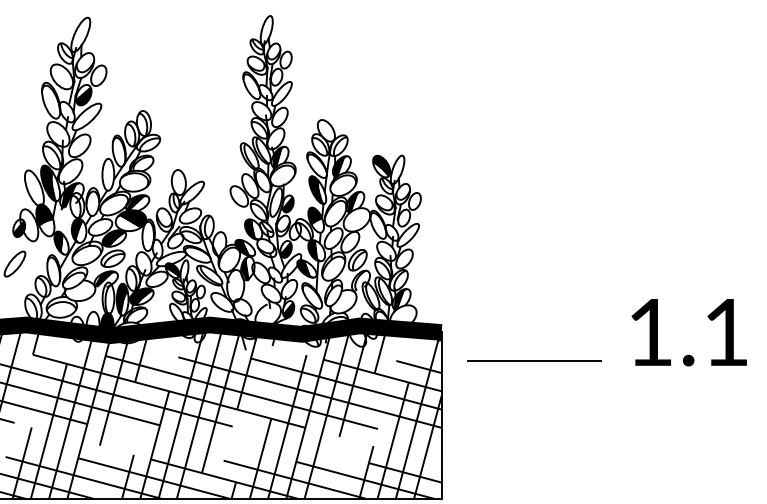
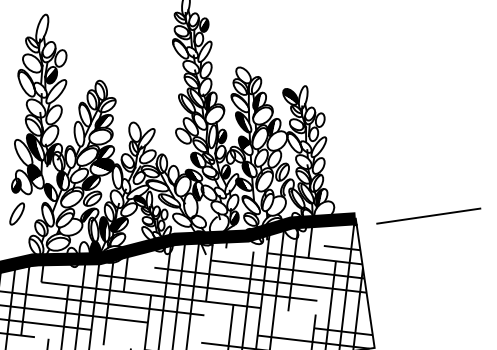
fill: (285, 60) -> (203, 25), added
fill: (140, 163) -> (103, 121), added
line: (534, 360) -> (428, 216), moved

